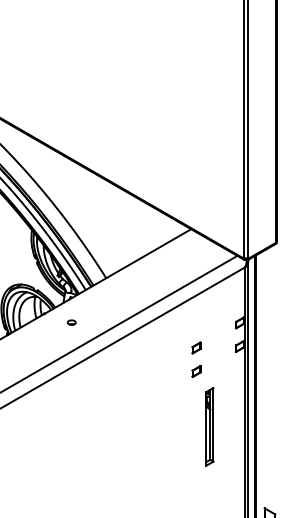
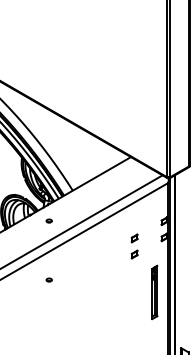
part: (70, 407) -> (48, 279), added
part: (209, 426) -> (154, 292), moved

